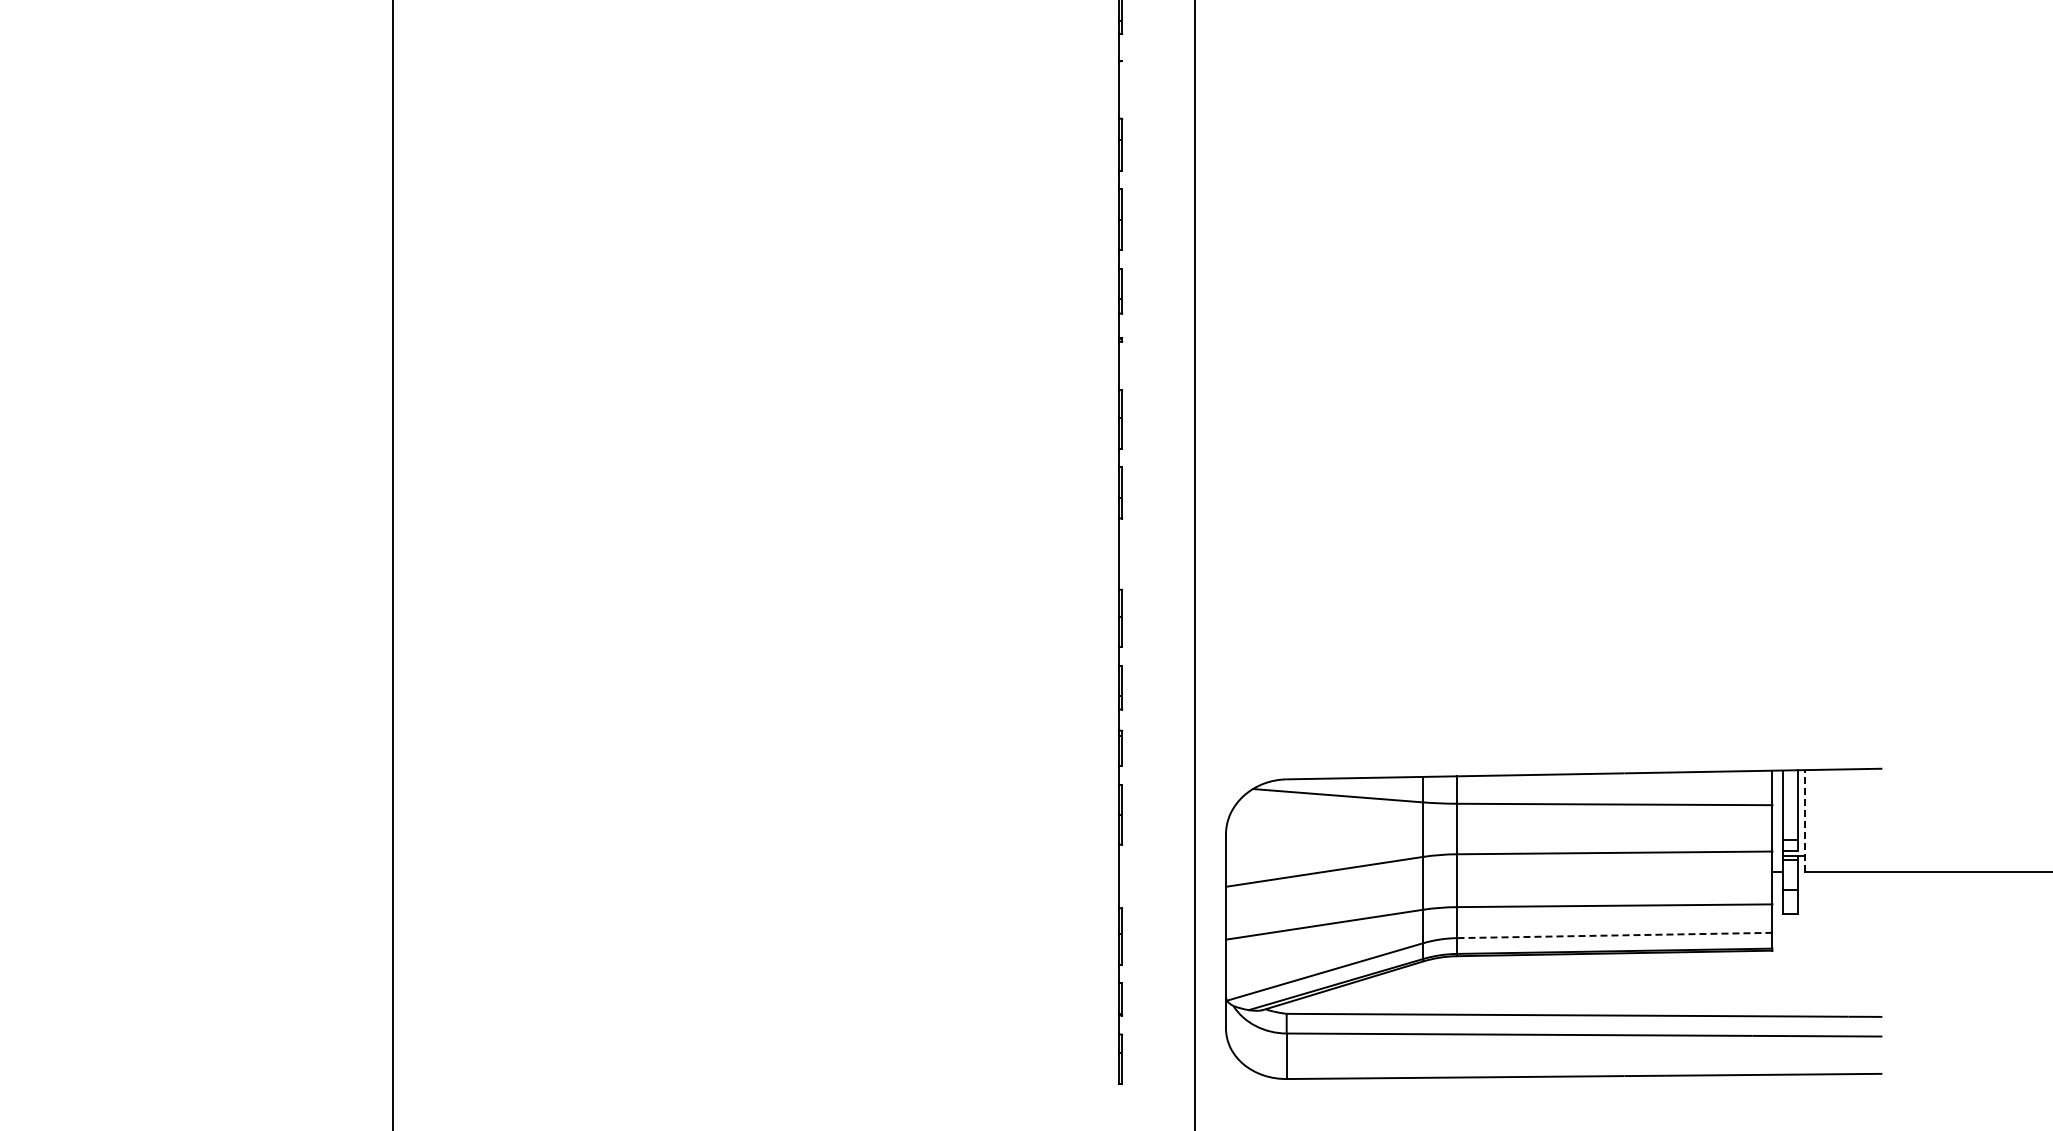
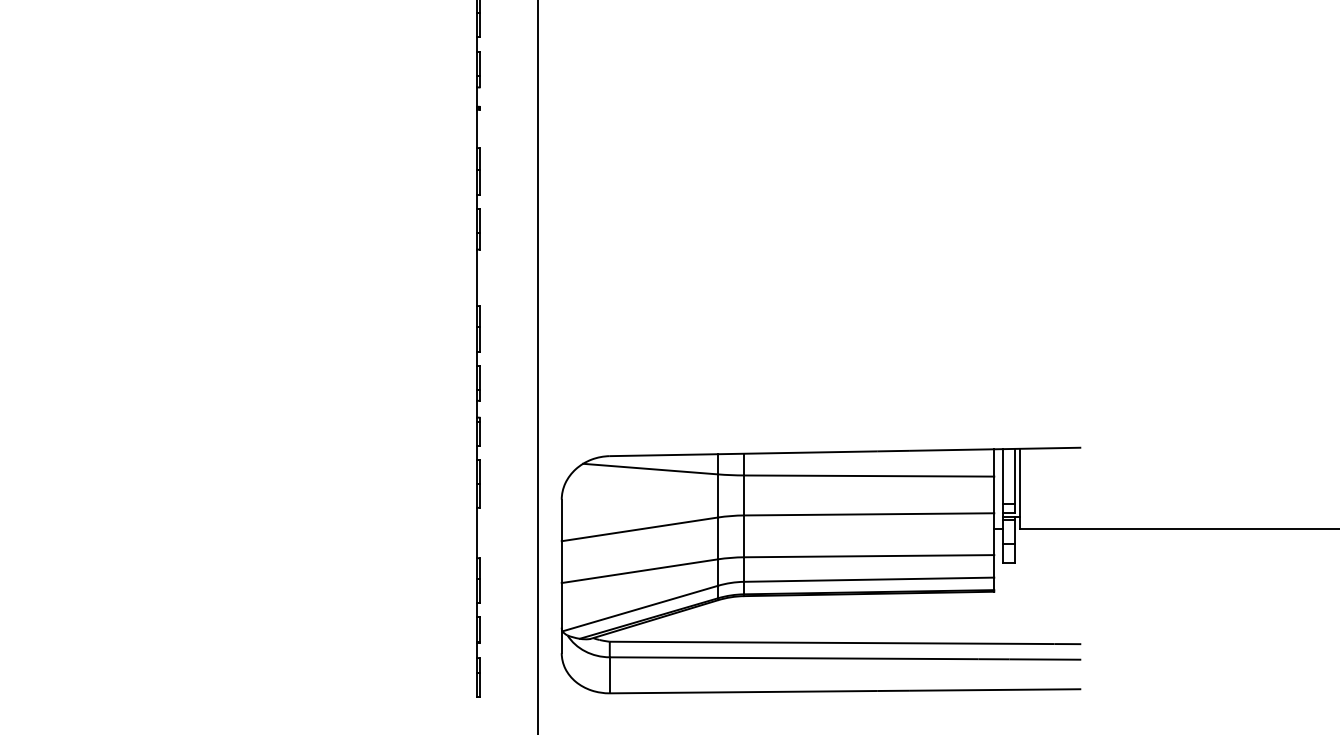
line: (1804, 820) -> (1019, 488), dashed -> solid
line: (1614, 935) -> (869, 579), dashed -> solid

